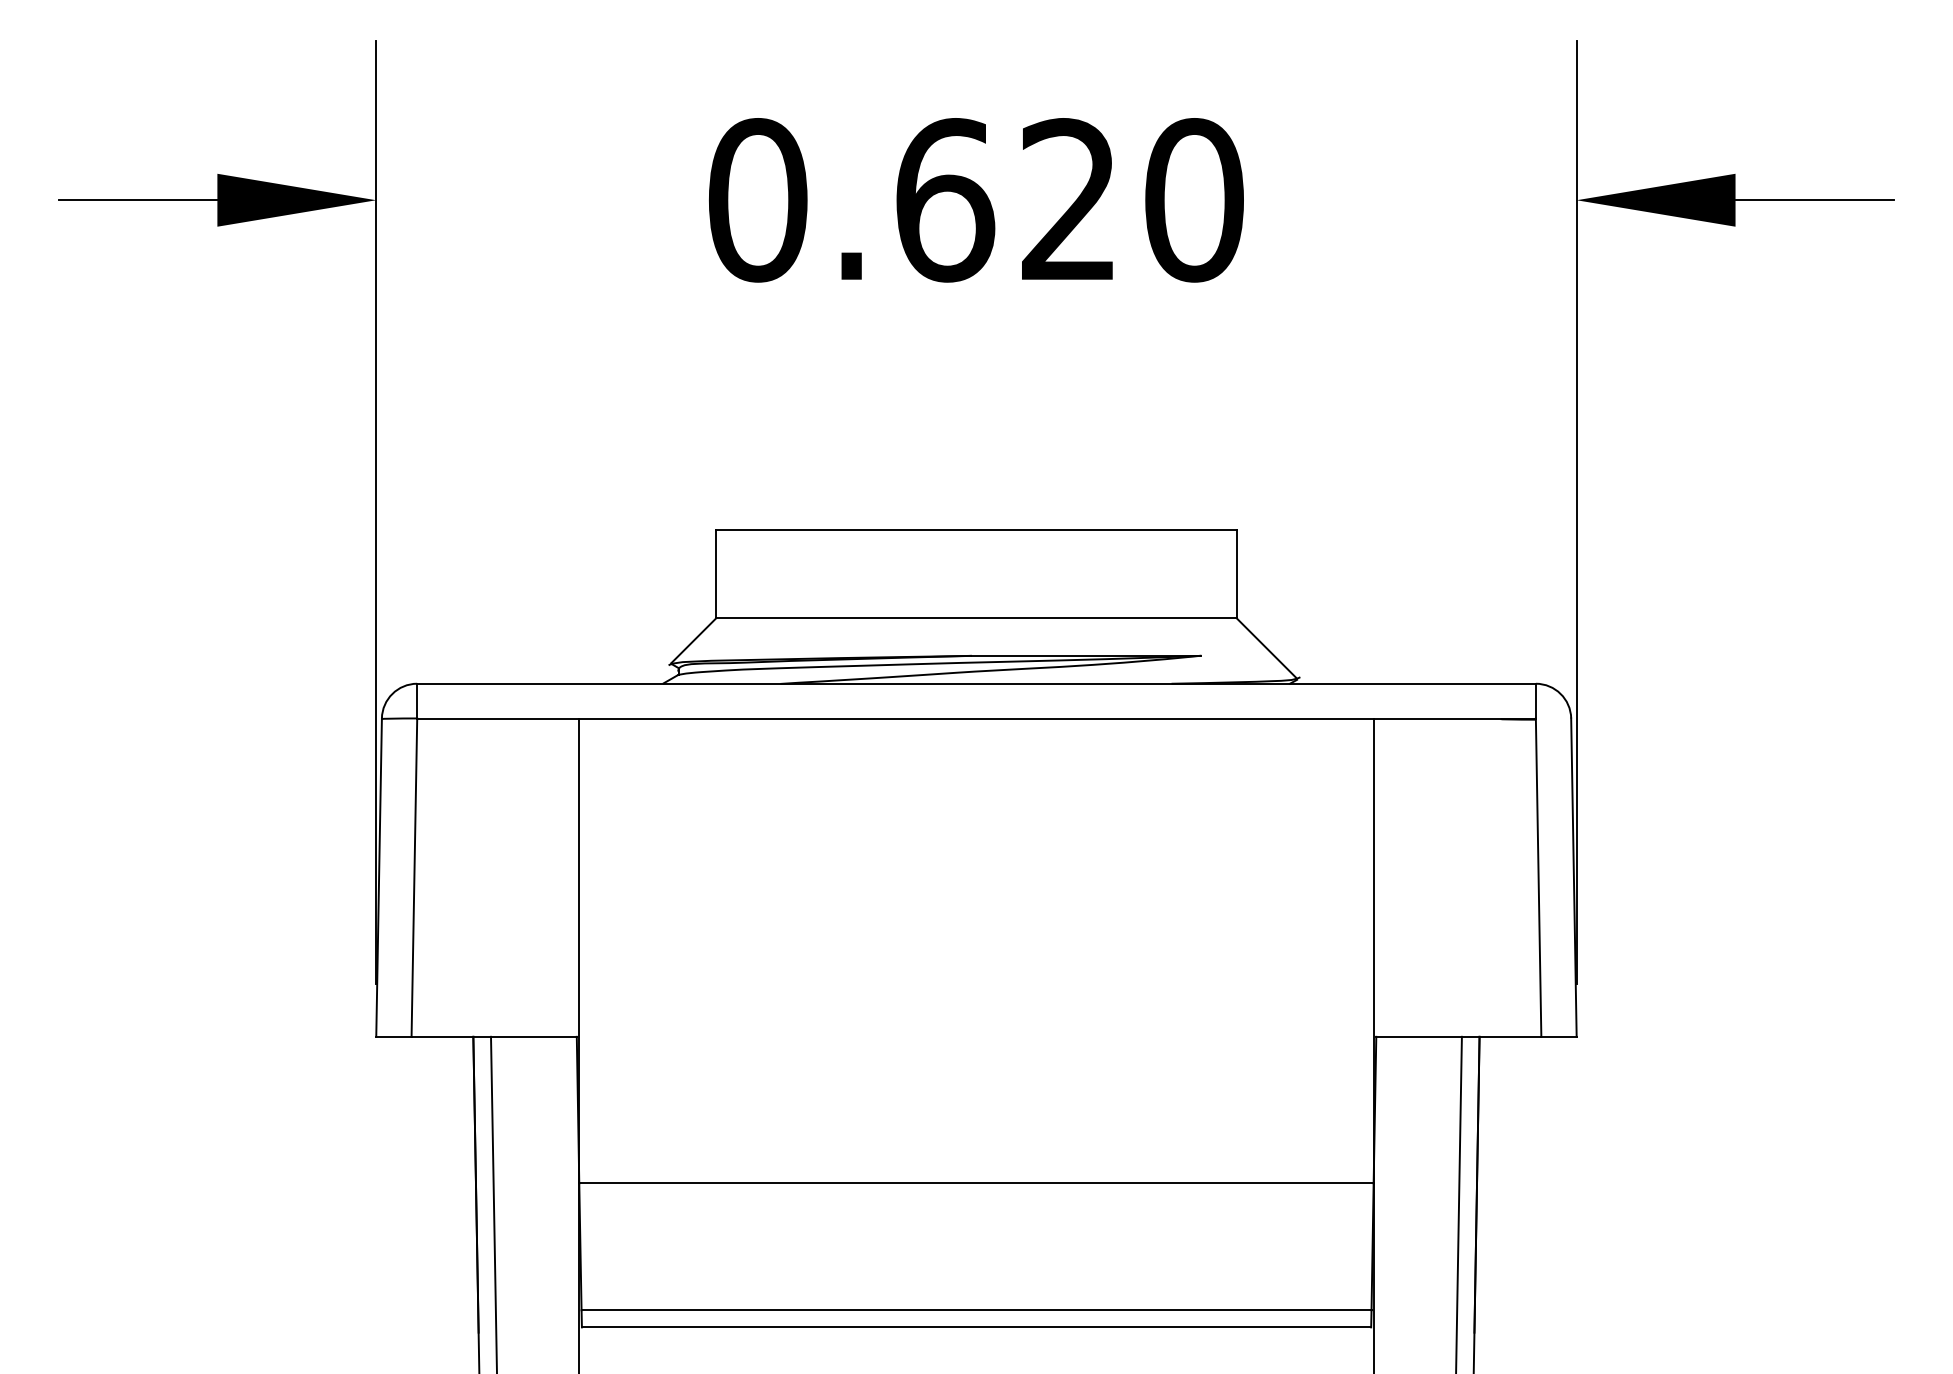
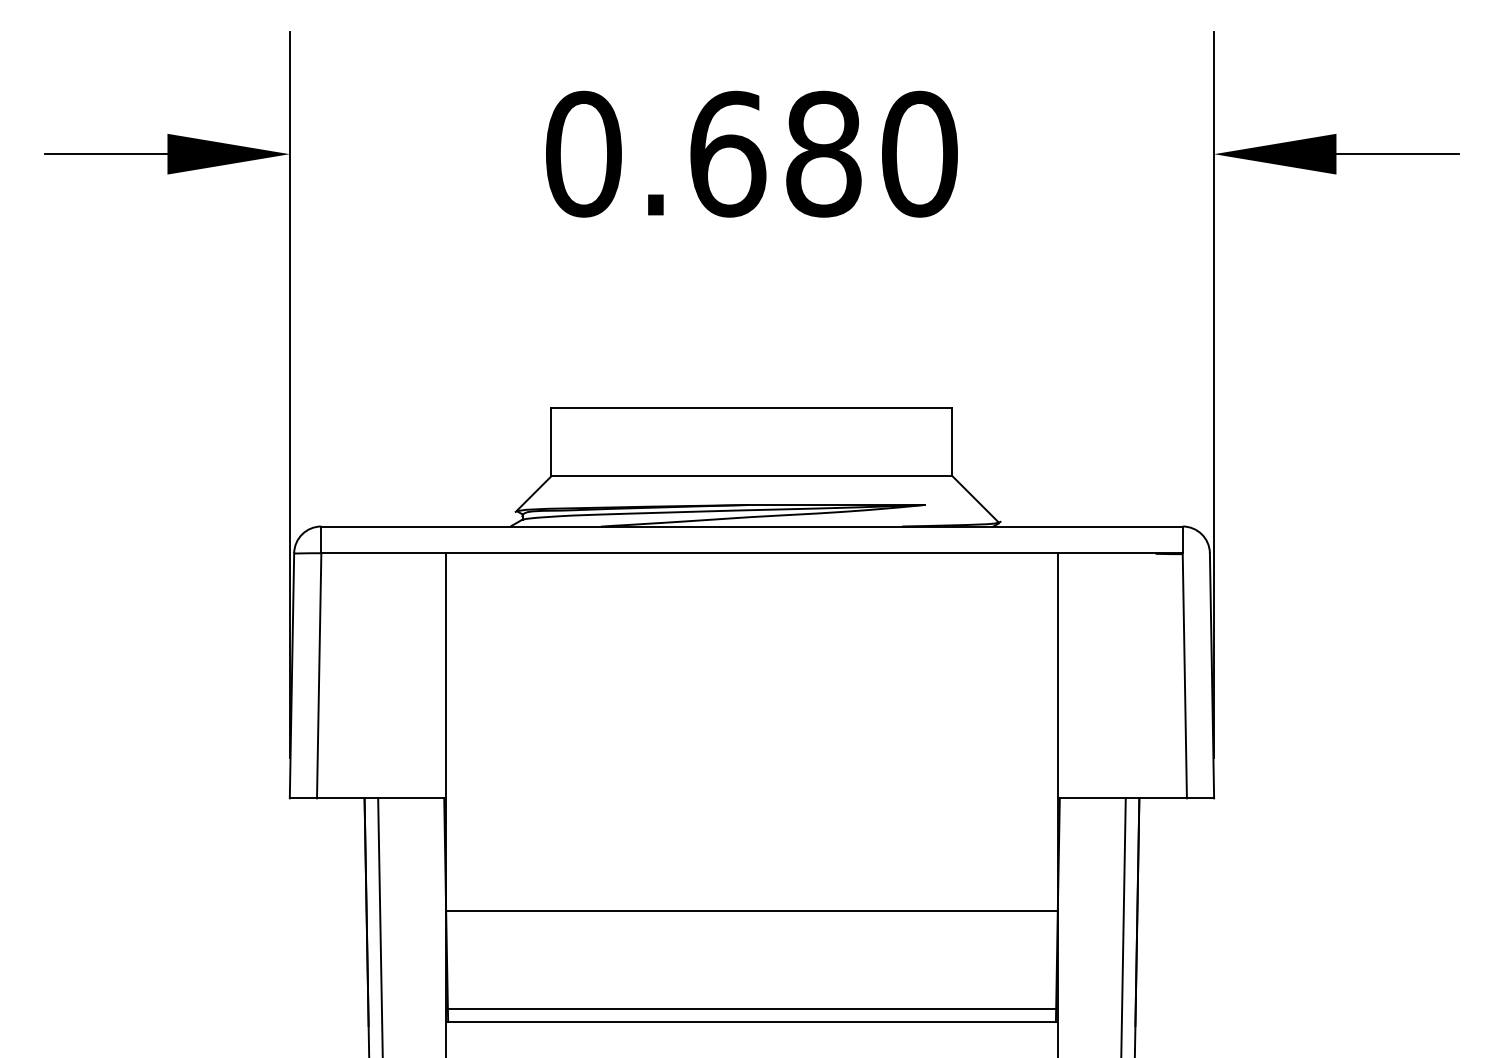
text: (1069, 200) -> (823, 154), 0.620 -> 0.680

